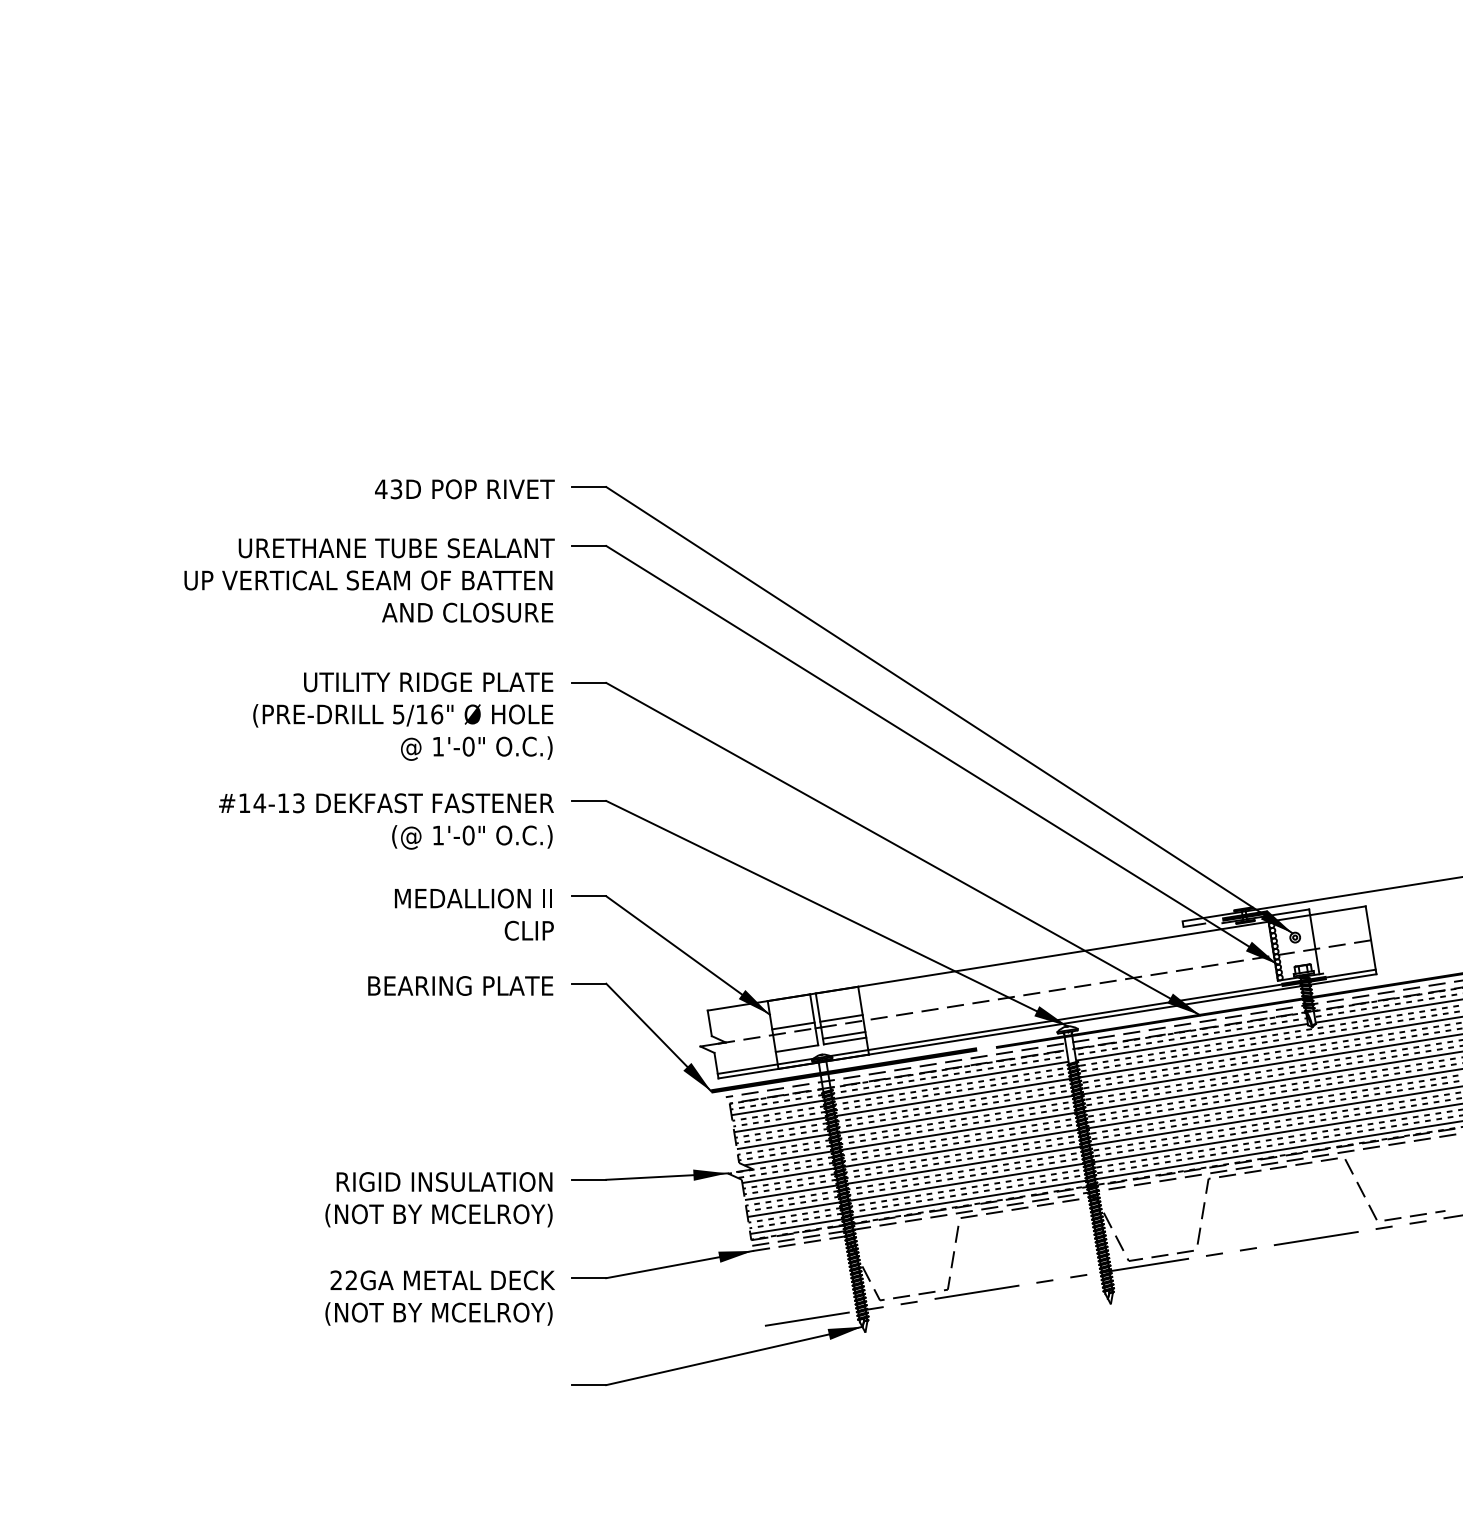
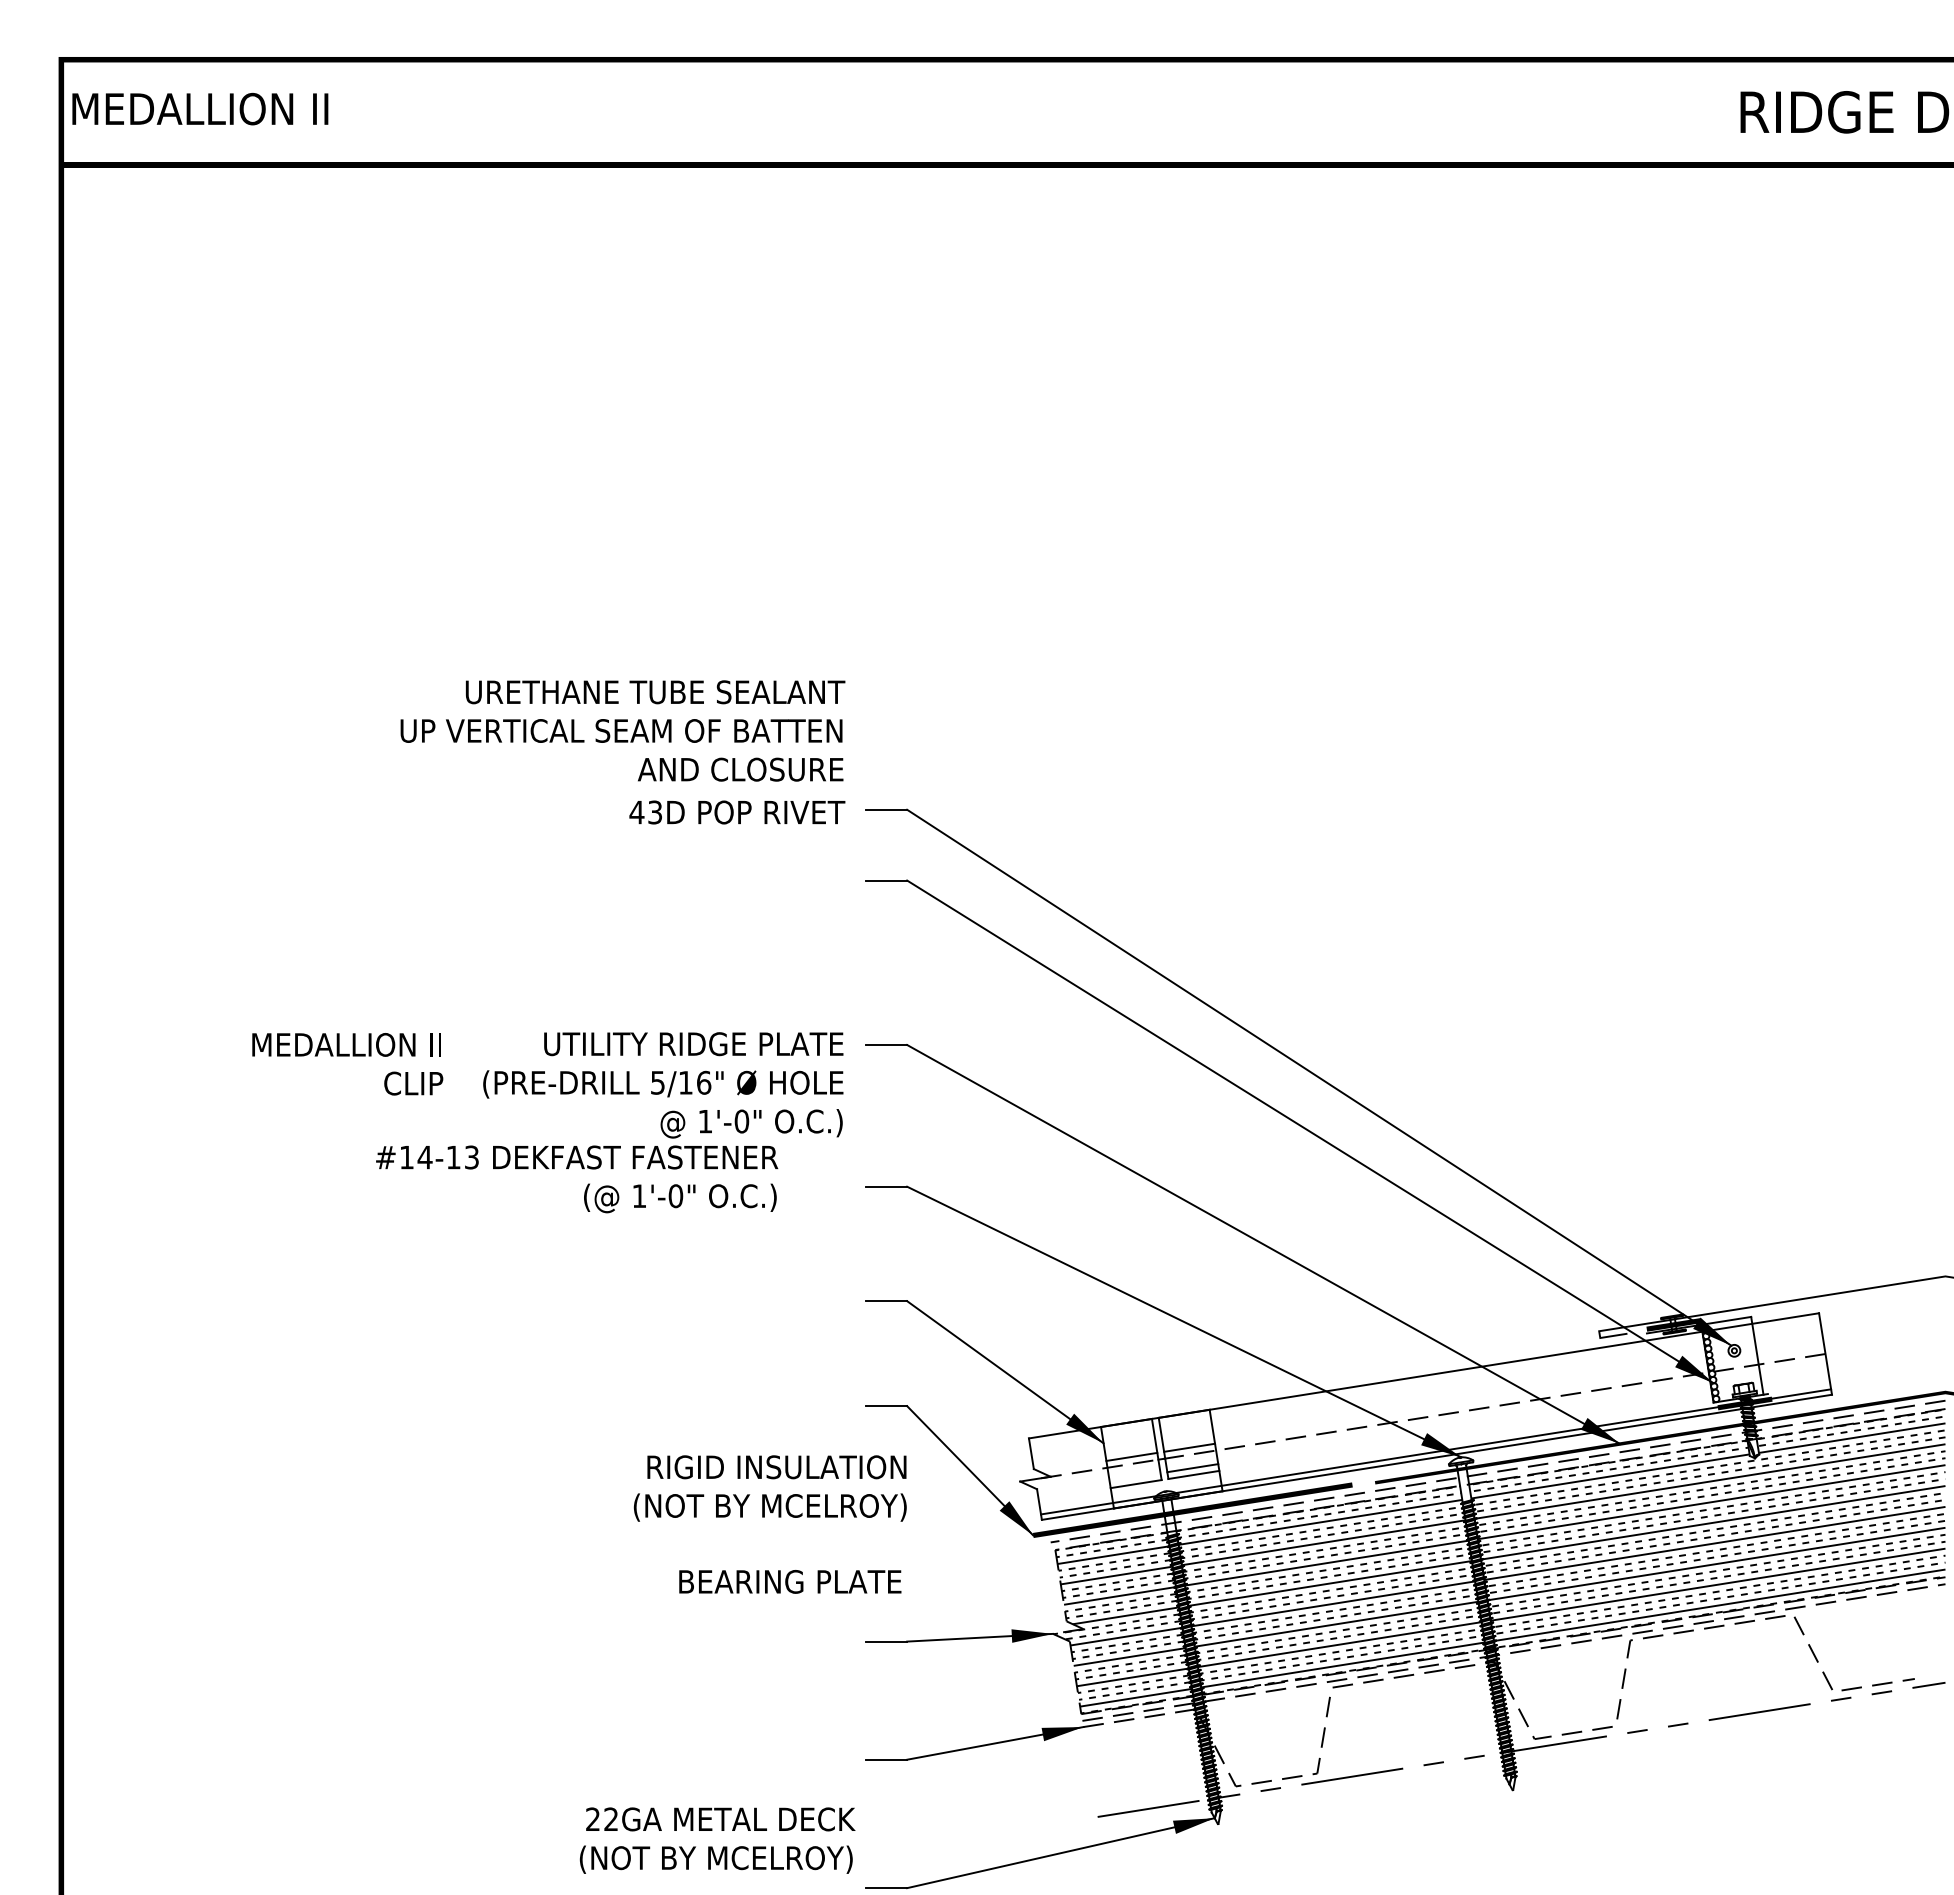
text: (369, 580) -> (622, 730), moved
text: (386, 821) -> (577, 1179), moved
text: (474, 914) -> (347, 1064), moved
text: (460, 985) -> (790, 1581), moved
text: (438, 1199) -> (769, 1488), moved
text: (440, 1297) -> (717, 1840), moved

